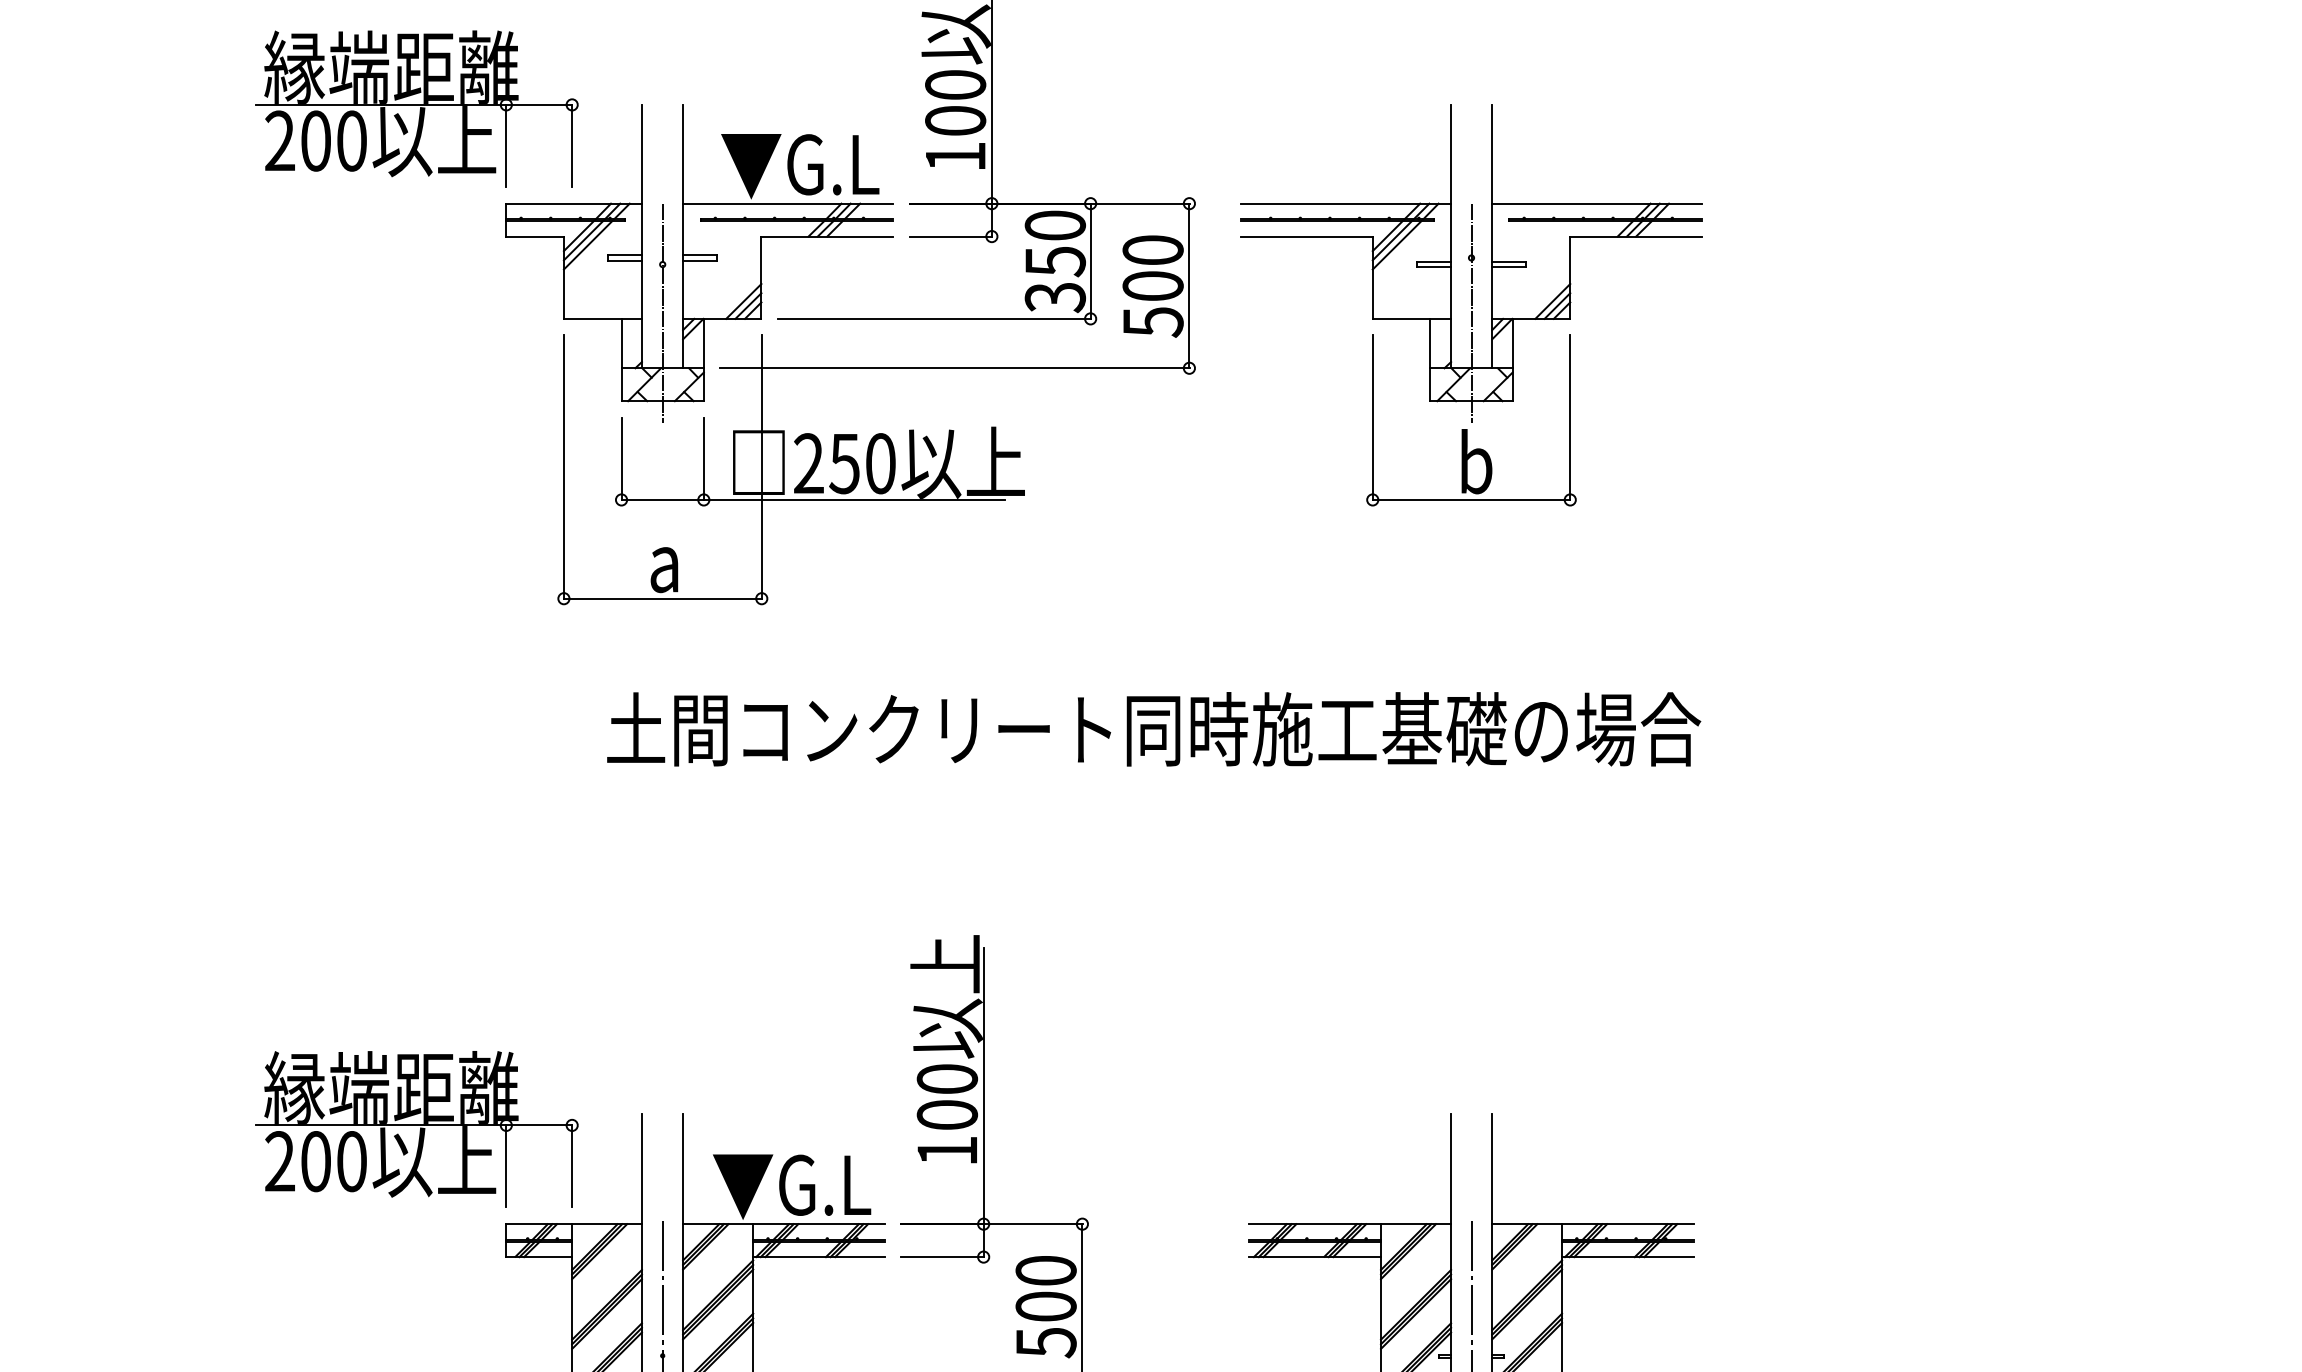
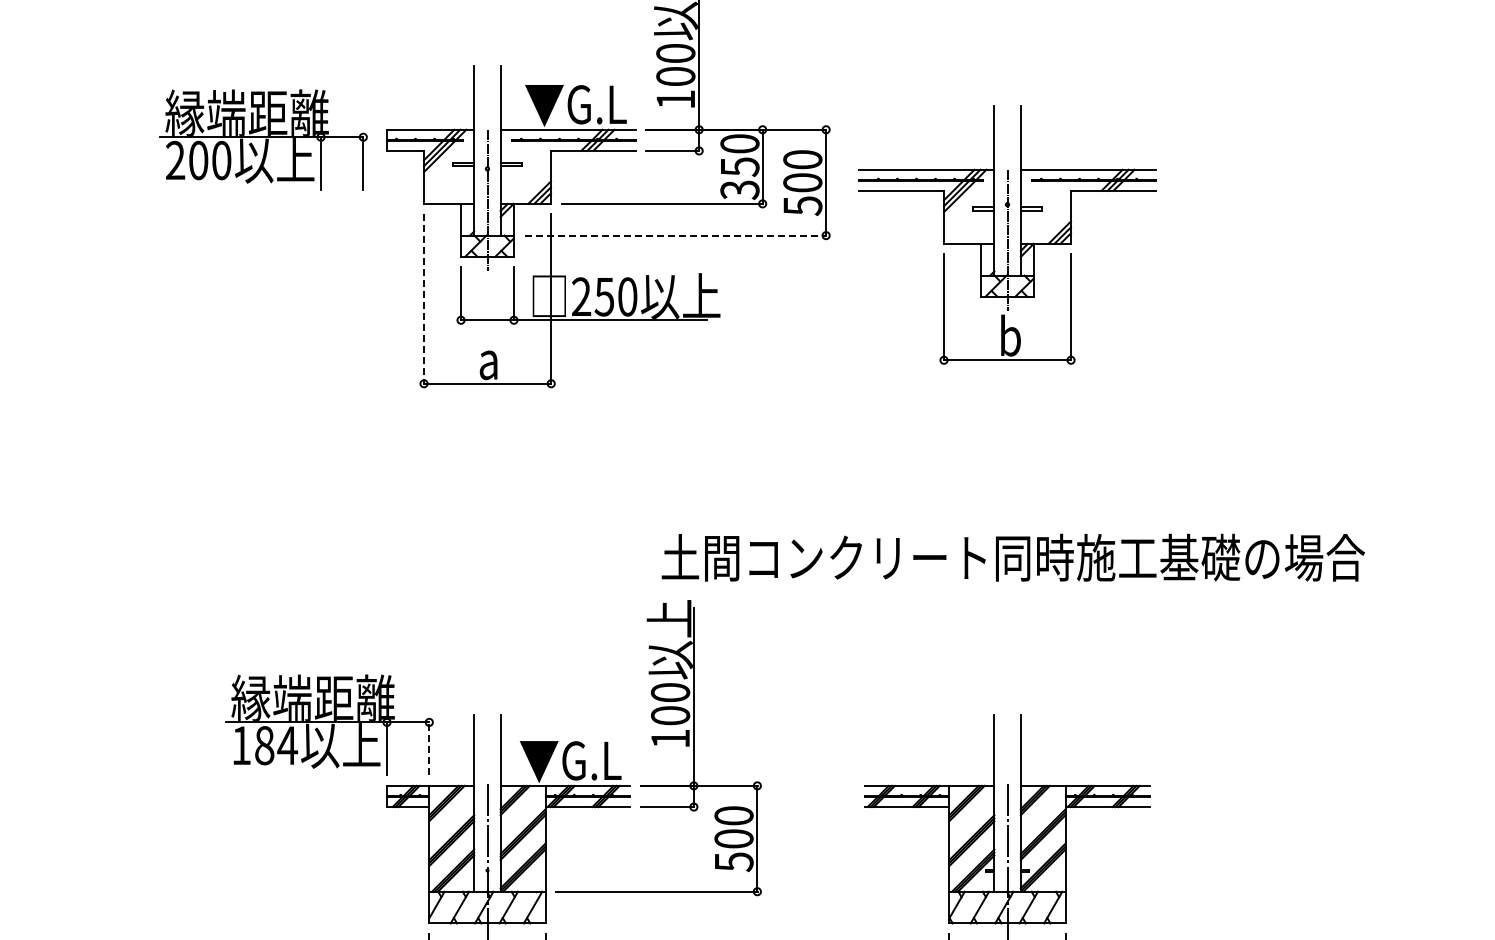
part: (416, 108) -> (263, 139), moved
part: (1471, 304) -> (1007, 234), moved
line: (955, 368) -> (675, 235), solid -> dashed
line: (564, 467) -> (424, 299), solid -> dashed
text: (1154, 728) -> (1013, 557), moved
text: (317, 1161) -> (265, 745), 200 -> 184
line: (572, 1166) -> (429, 748), solid -> dashed

